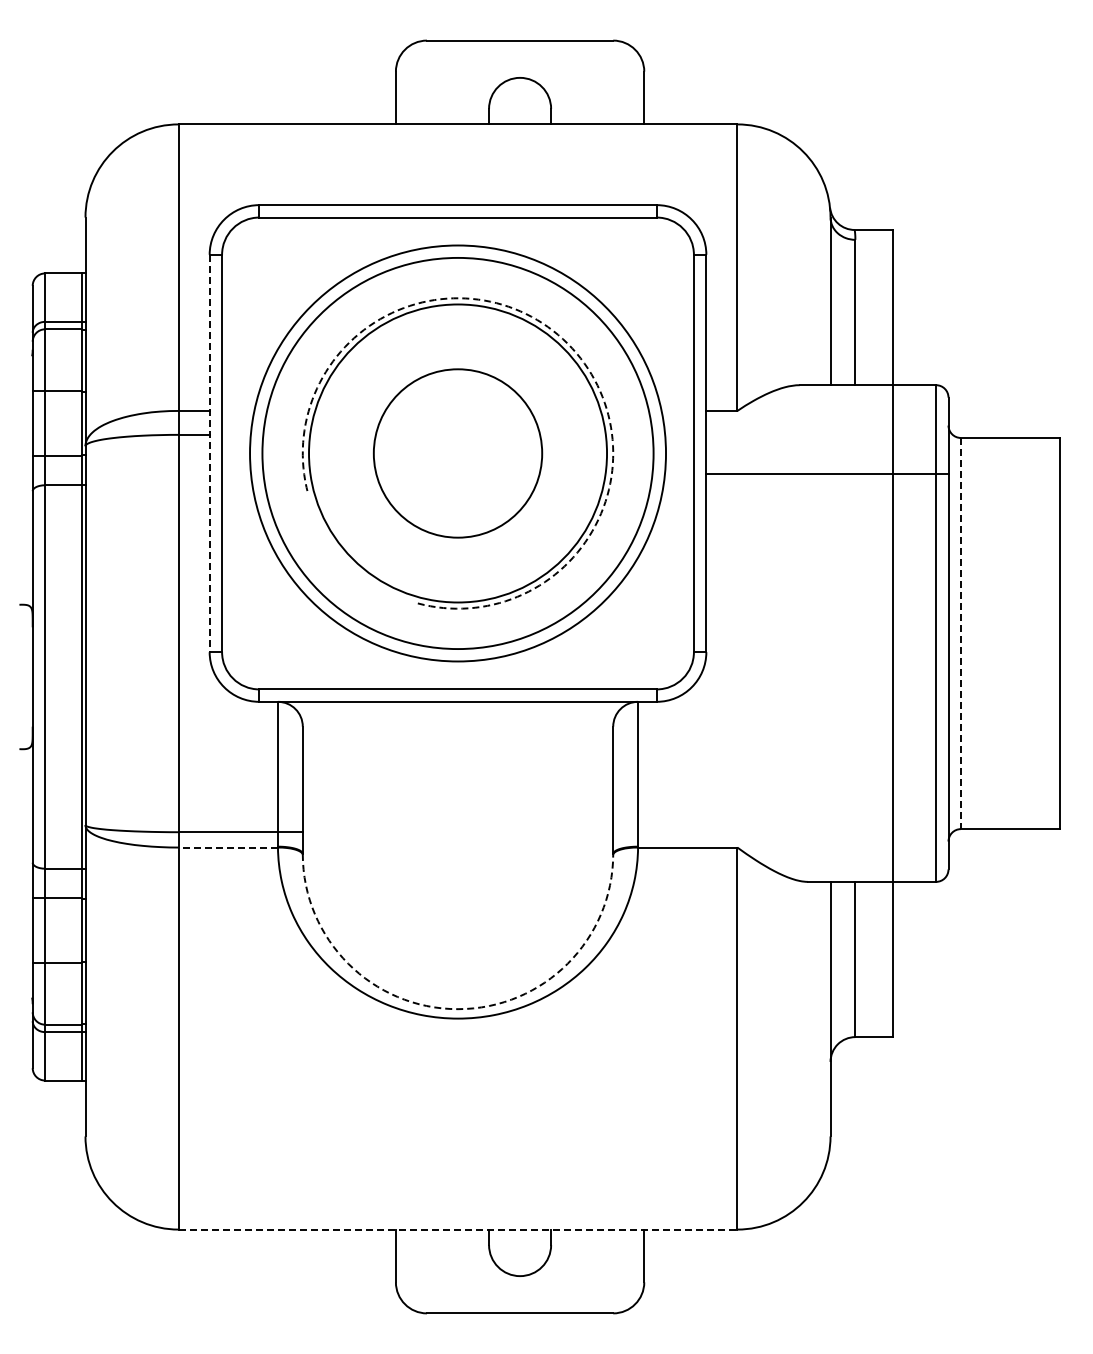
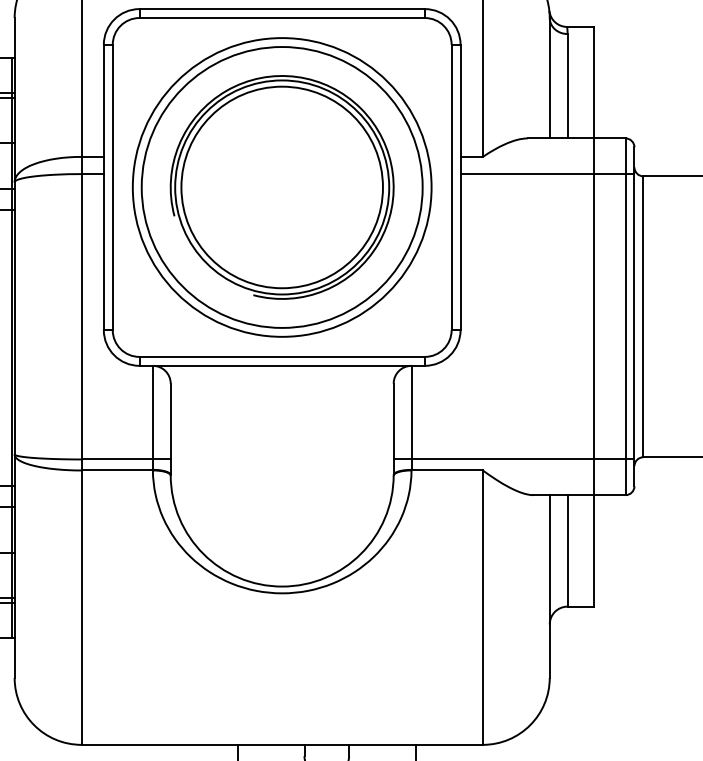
arc: (567, 343) -> (360, 108), dashed -> solid
line: (209, 453) -> (103, 187), dashed -> solid
circle: (457, 453) -> (281, 187), size x1.67
line: (827, 473) -> (547, 173), moved
line: (960, 633) -> (643, 316), dashed -> solid
line: (780, 832) -> (513, 459), added
line: (228, 847) -> (117, 470), dashed -> solid
arc: (458, 1009) -> (282, 586), dashed -> solid
line: (458, 1229) -> (282, 744), dashed -> solid

